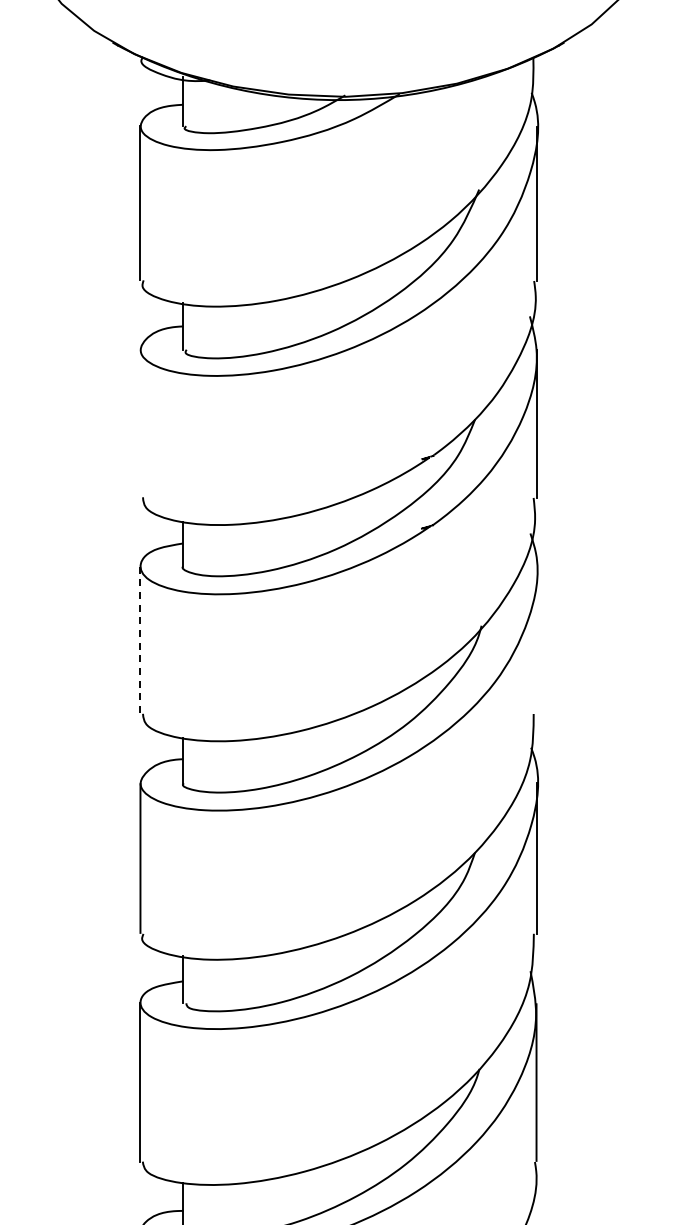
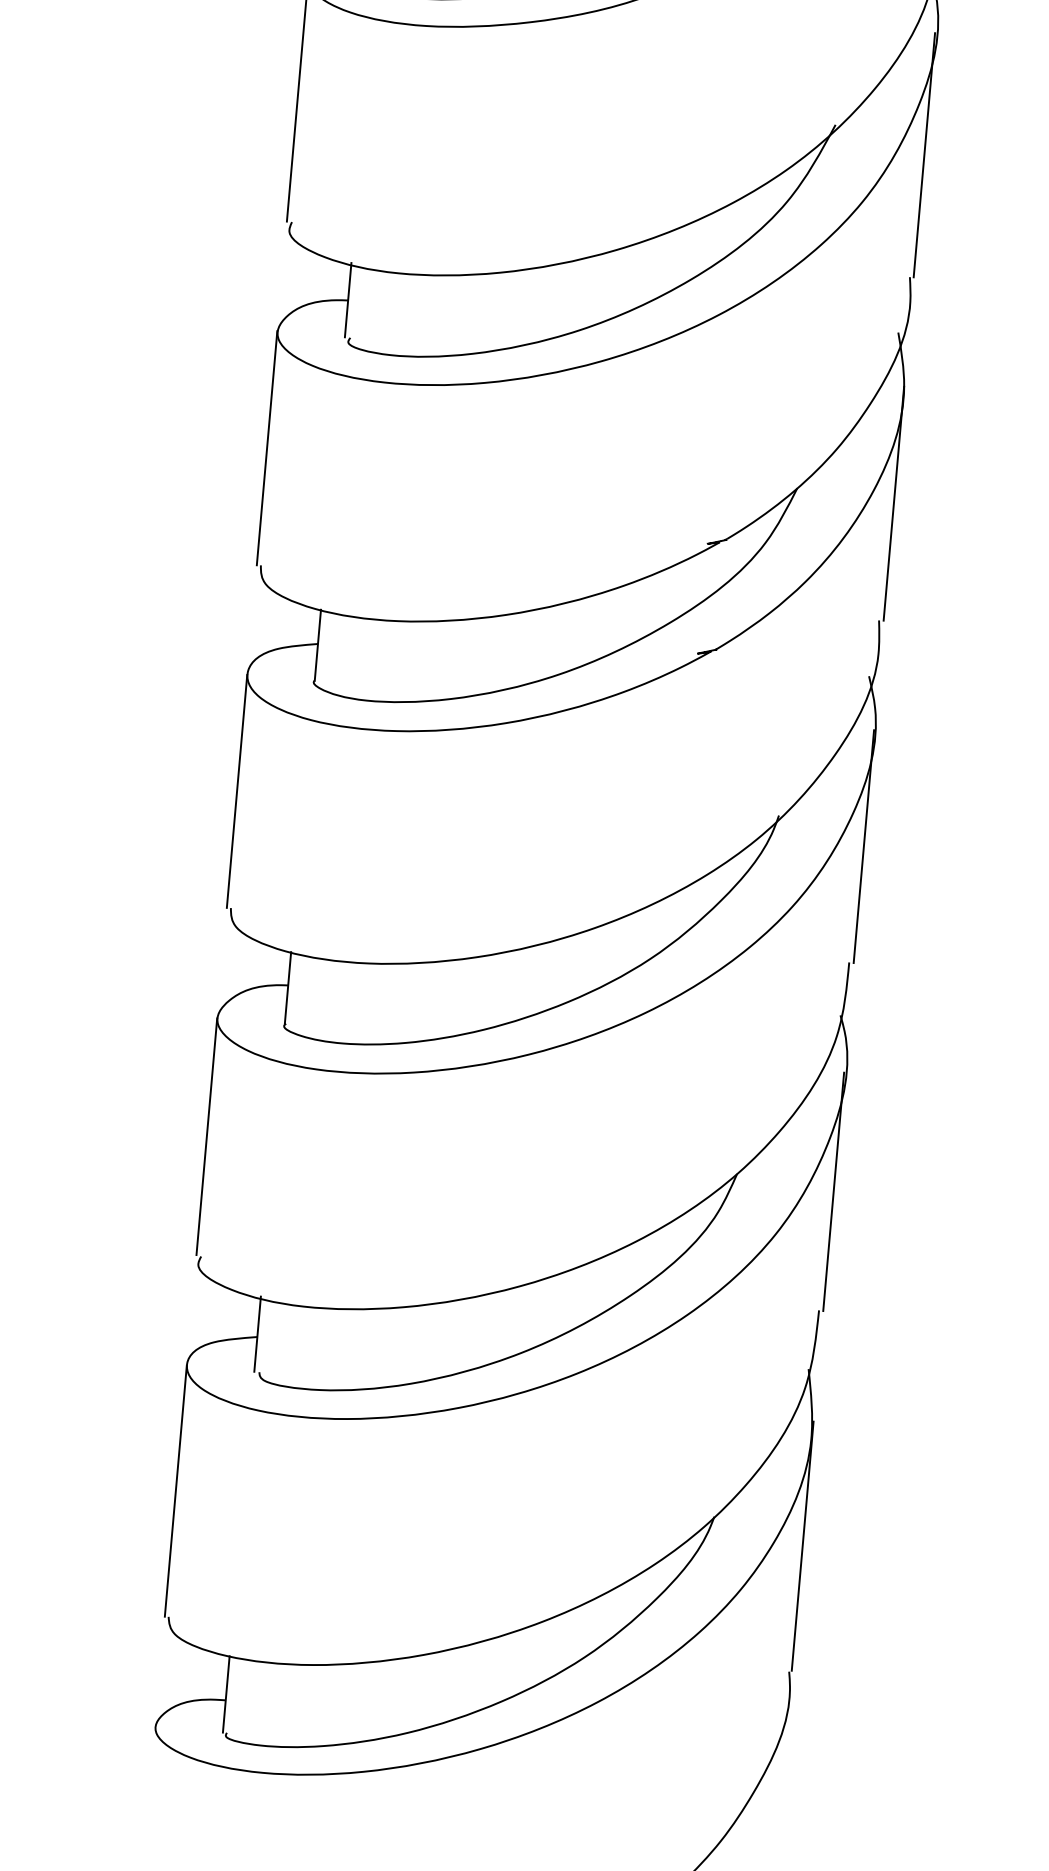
line: (140, 423) -> (267, 448), added
line: (140, 640) -> (237, 791), dashed -> solid
line: (536, 640) -> (863, 846), added

